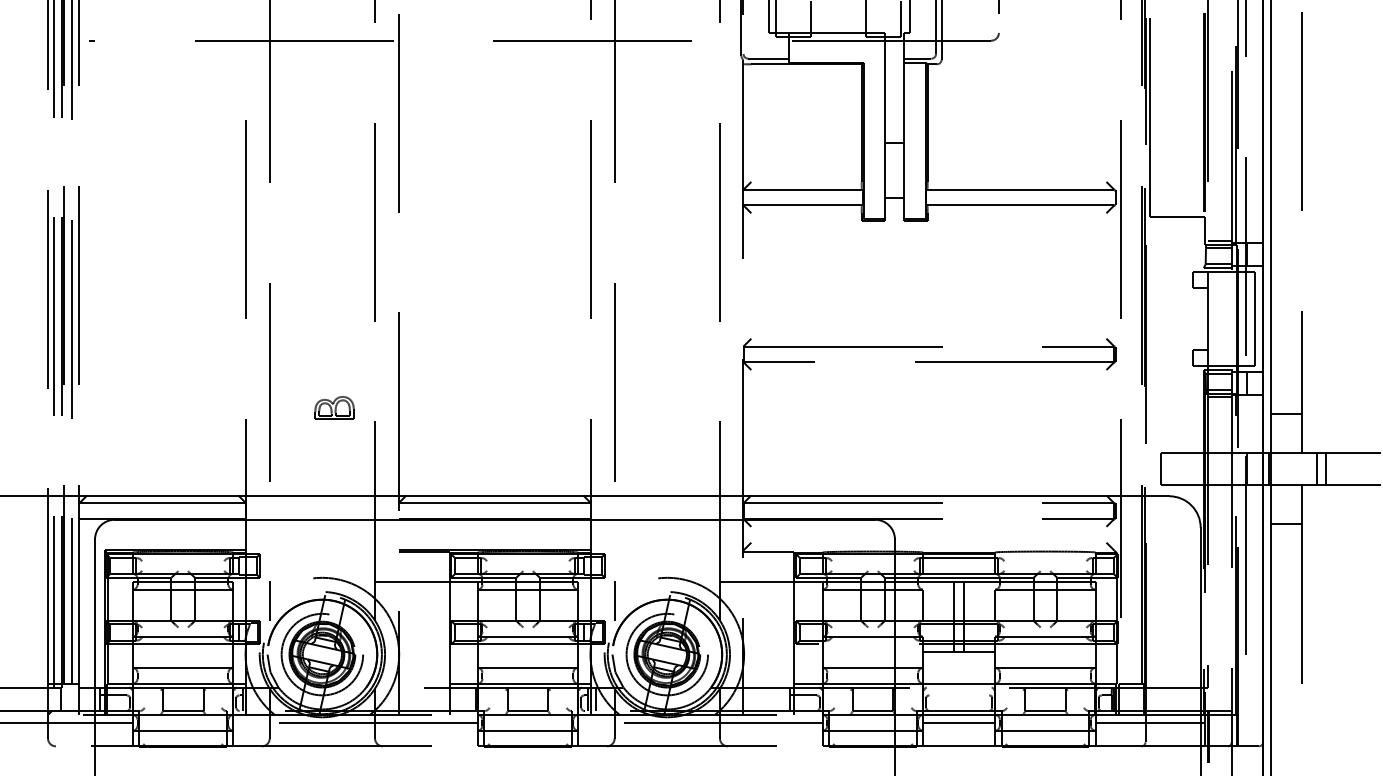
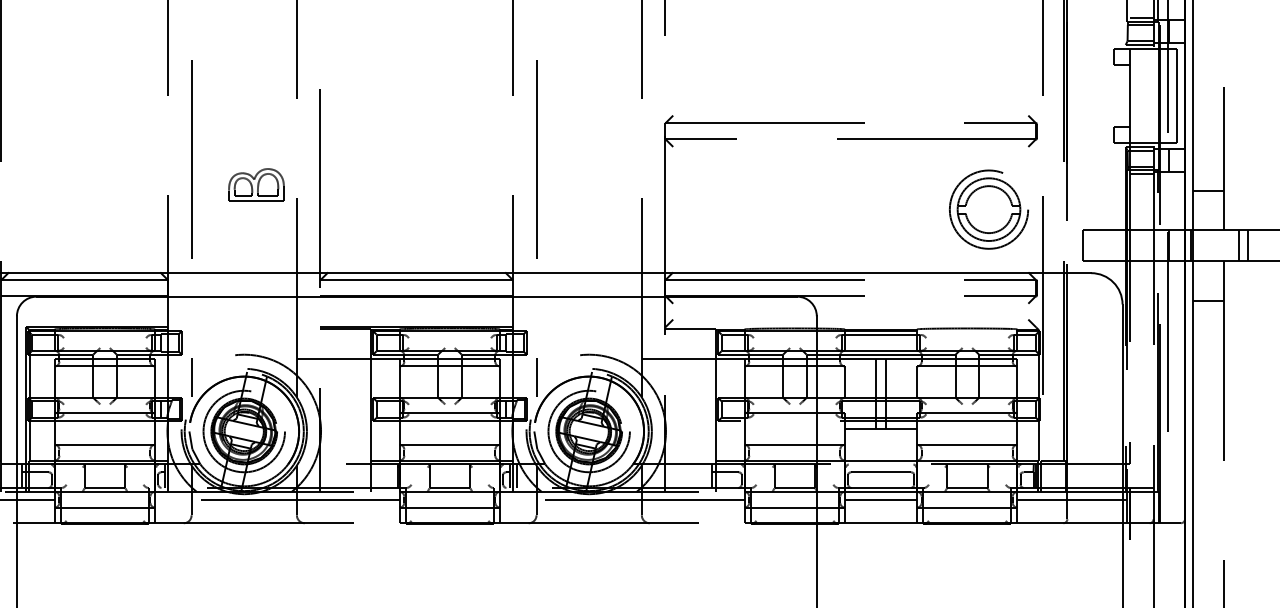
part: (334, 407) -> (256, 184), size x1.43
part: (1067, 432) -> (989, 209), added
line: (959, 695) -> (881, 472), added

